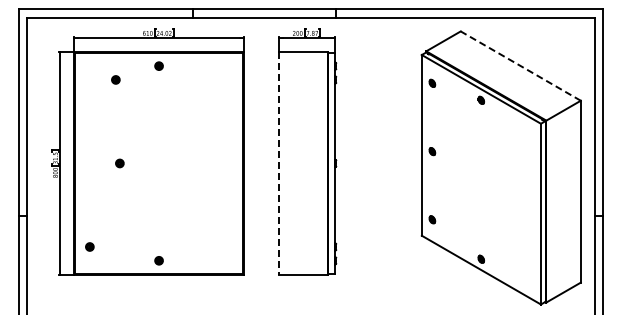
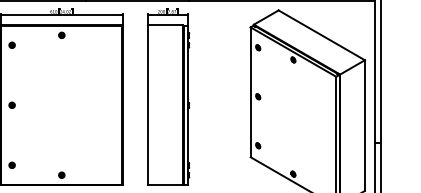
line: (520, 65) -> (321, 34), dashed -> solid
part: (115, 79) -> (11, 44), moved
part: (119, 163) -> (11, 105), moved
line: (279, 163) -> (148, 105), dashed -> solid

